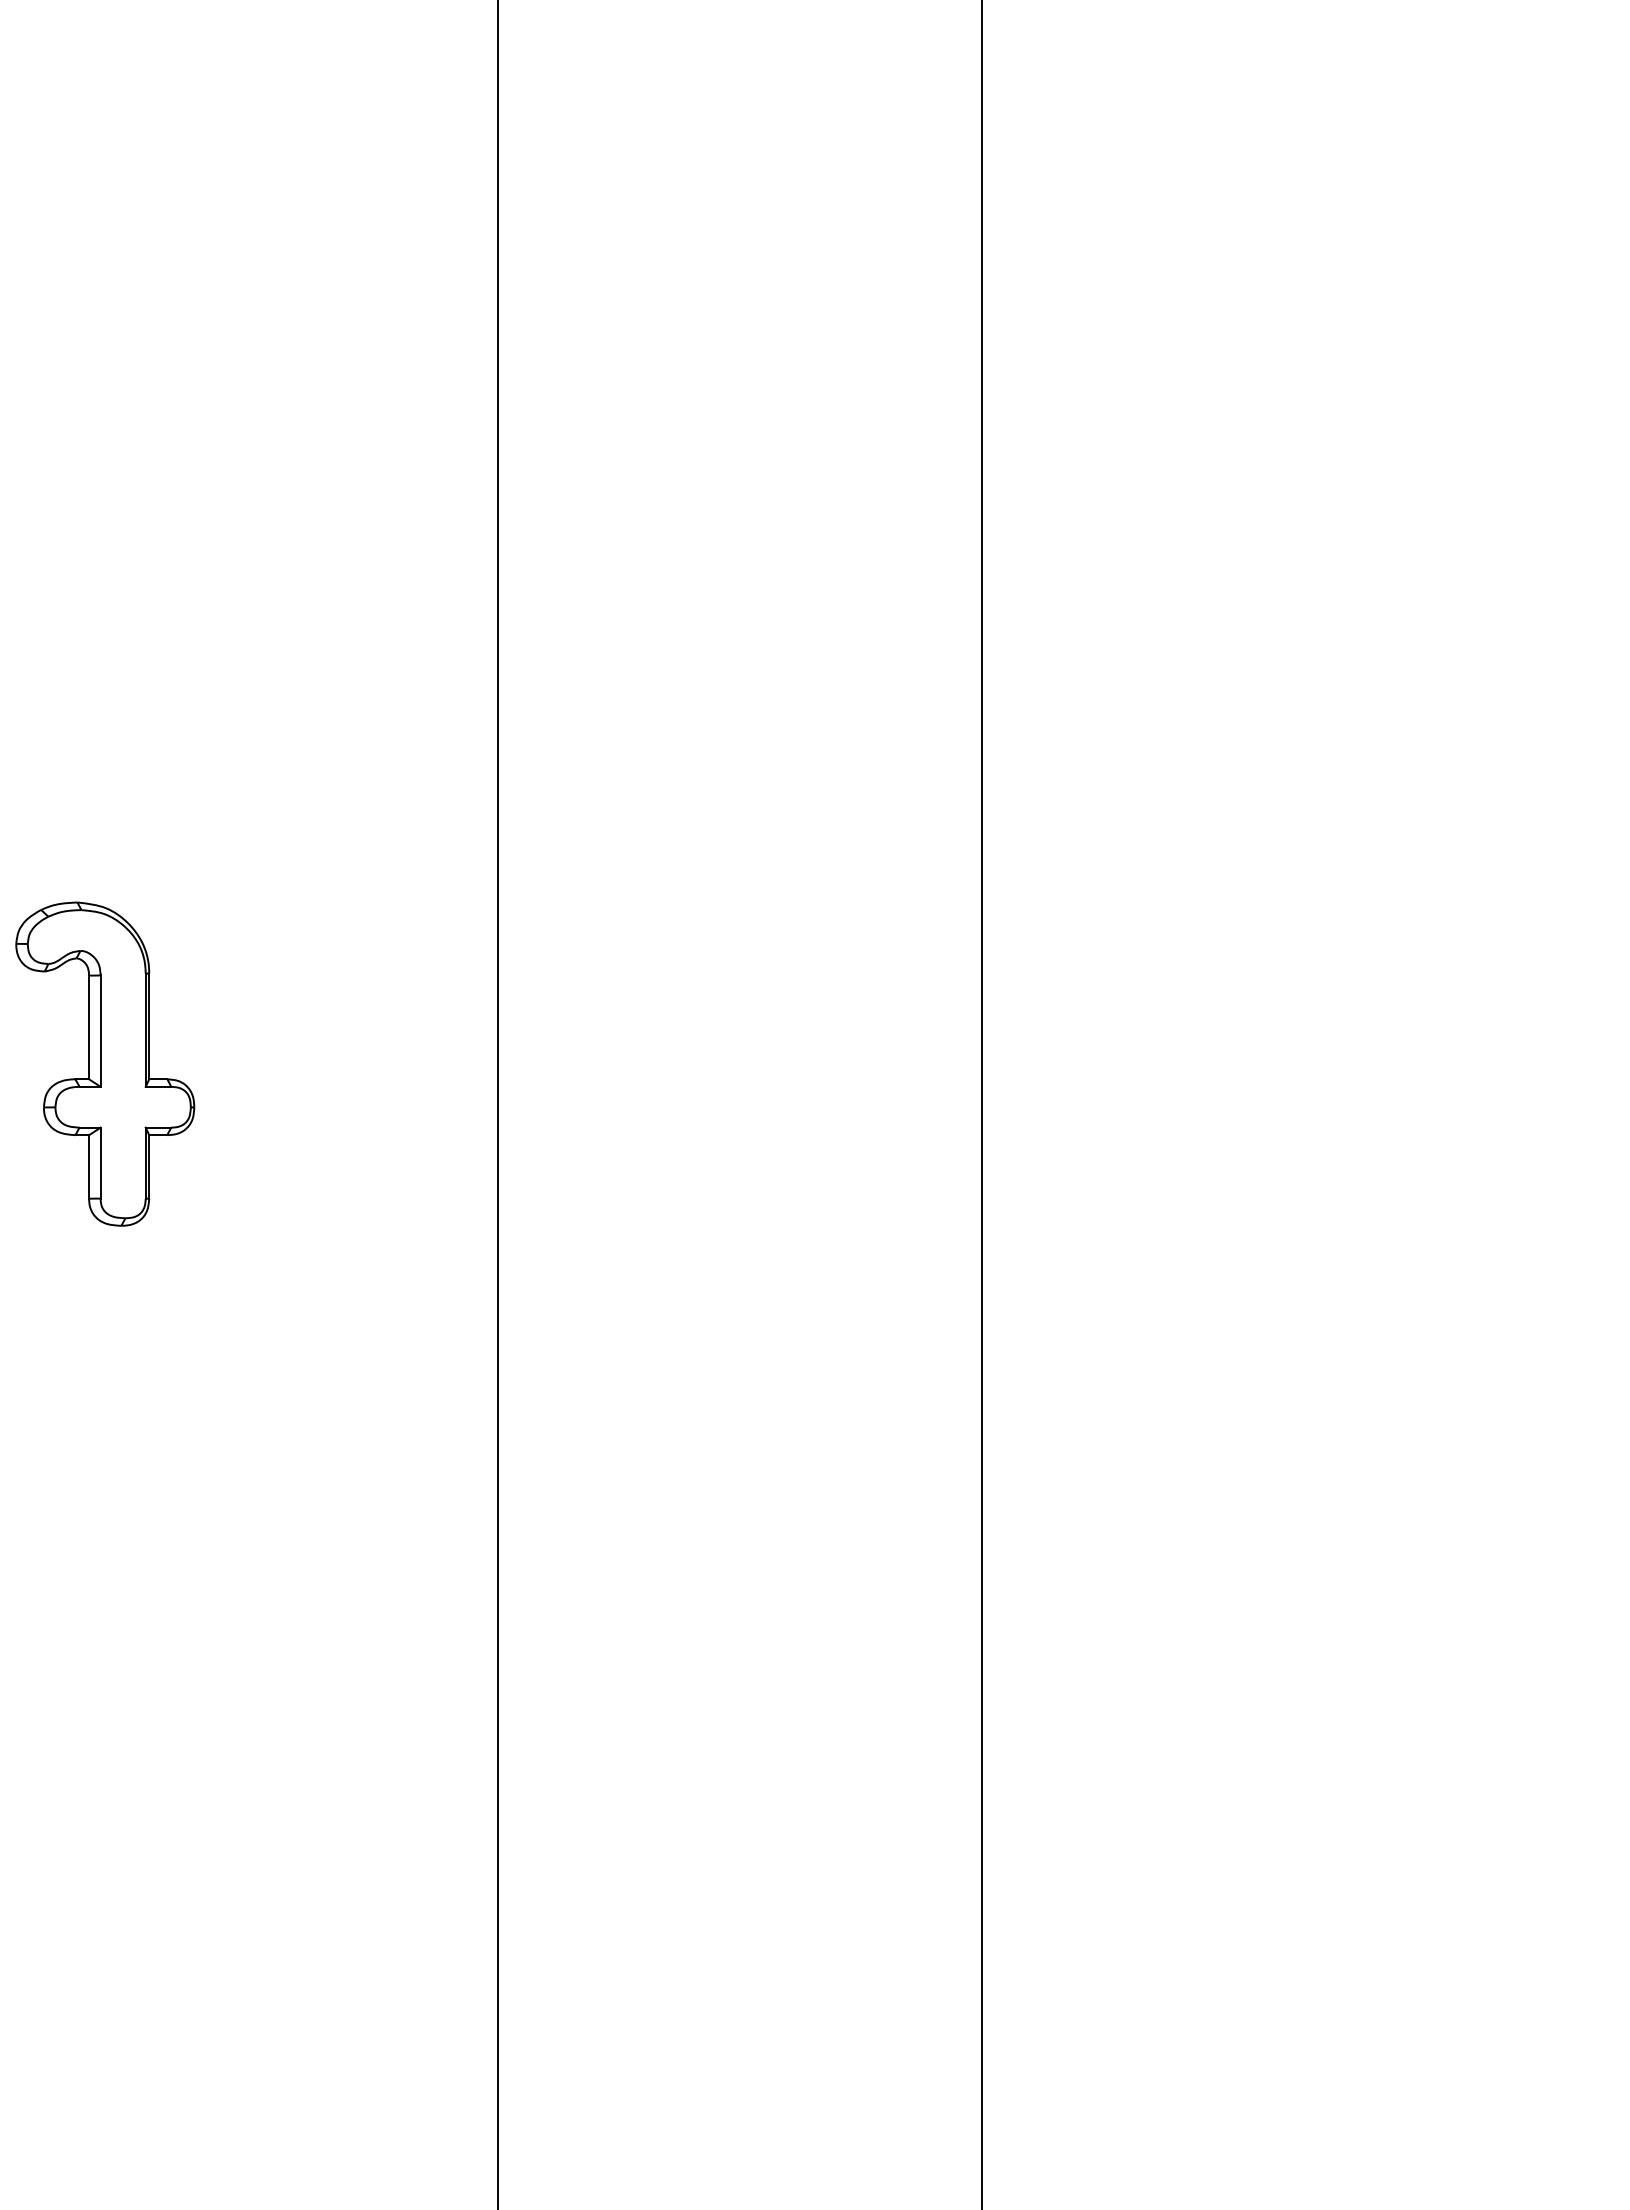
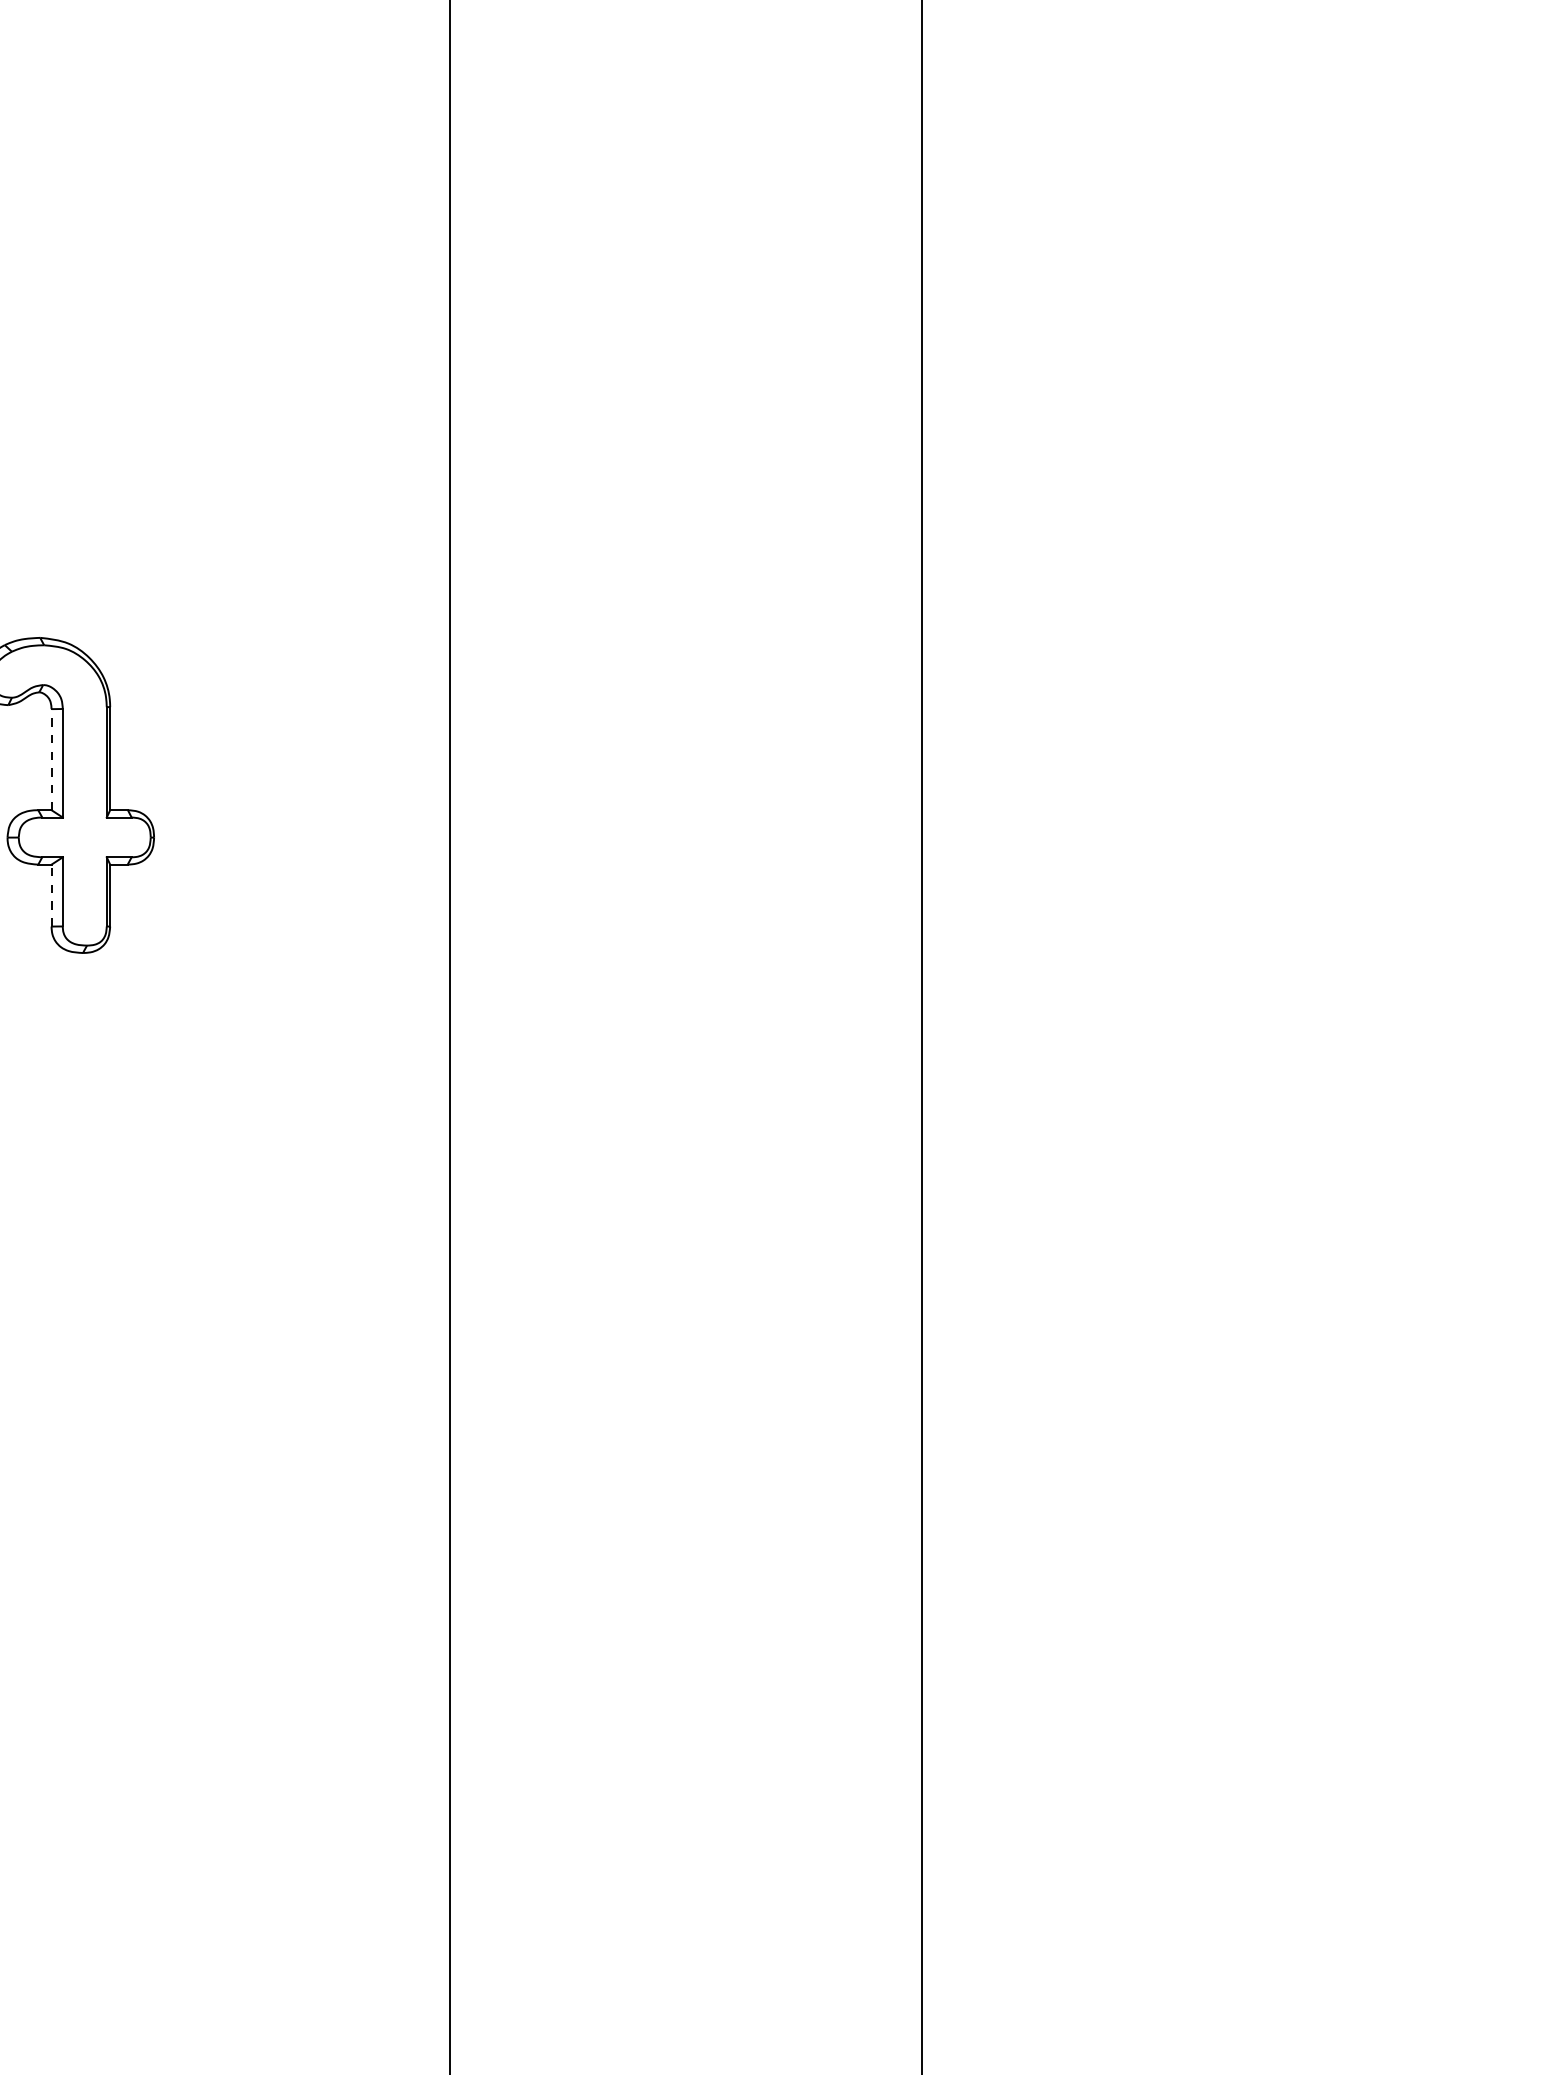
line: (89, 1027) -> (51, 759), solid -> dashed
line: (89, 1166) -> (51, 895), solid -> dashed

